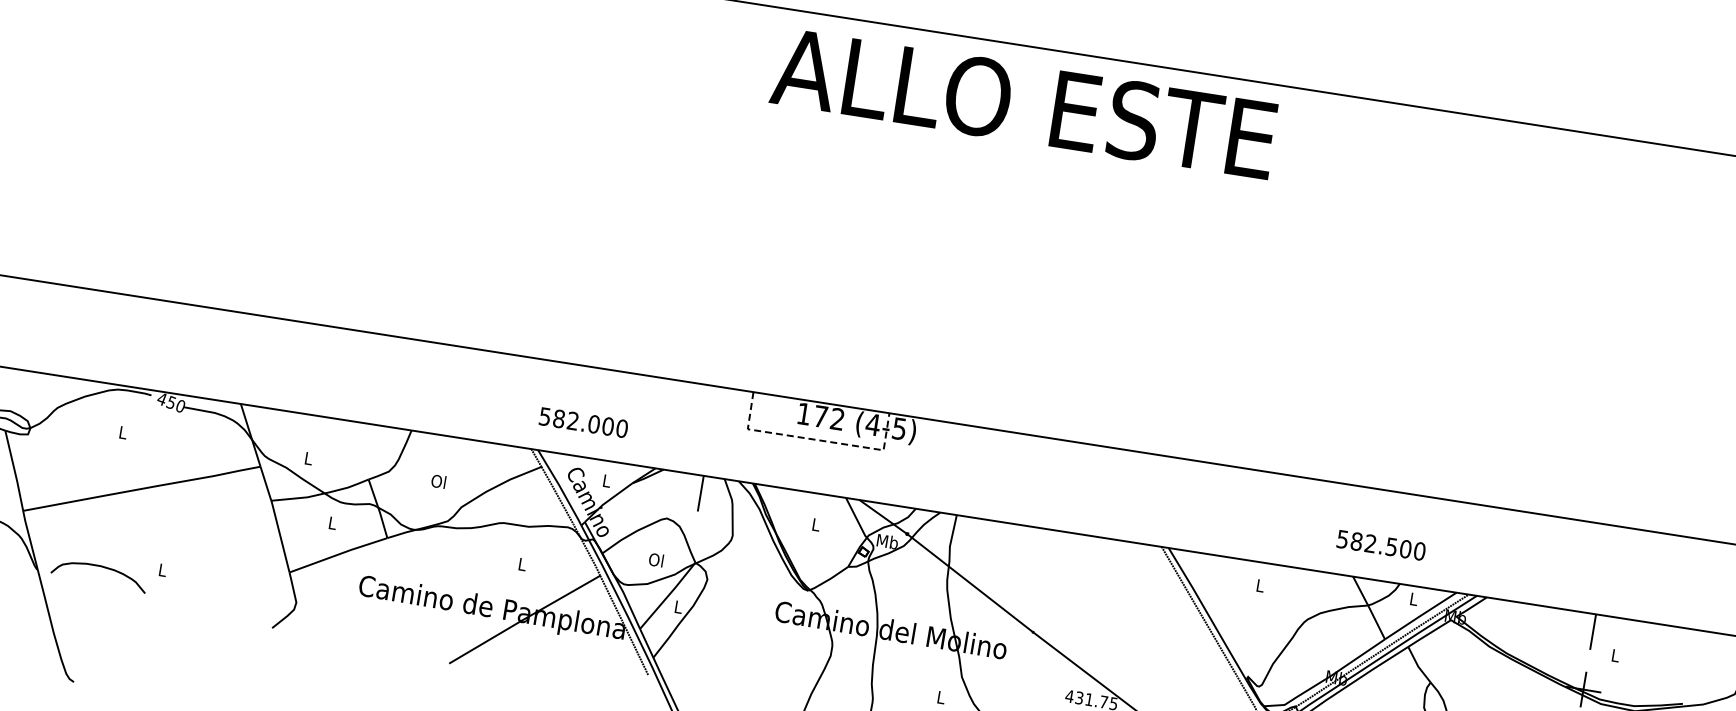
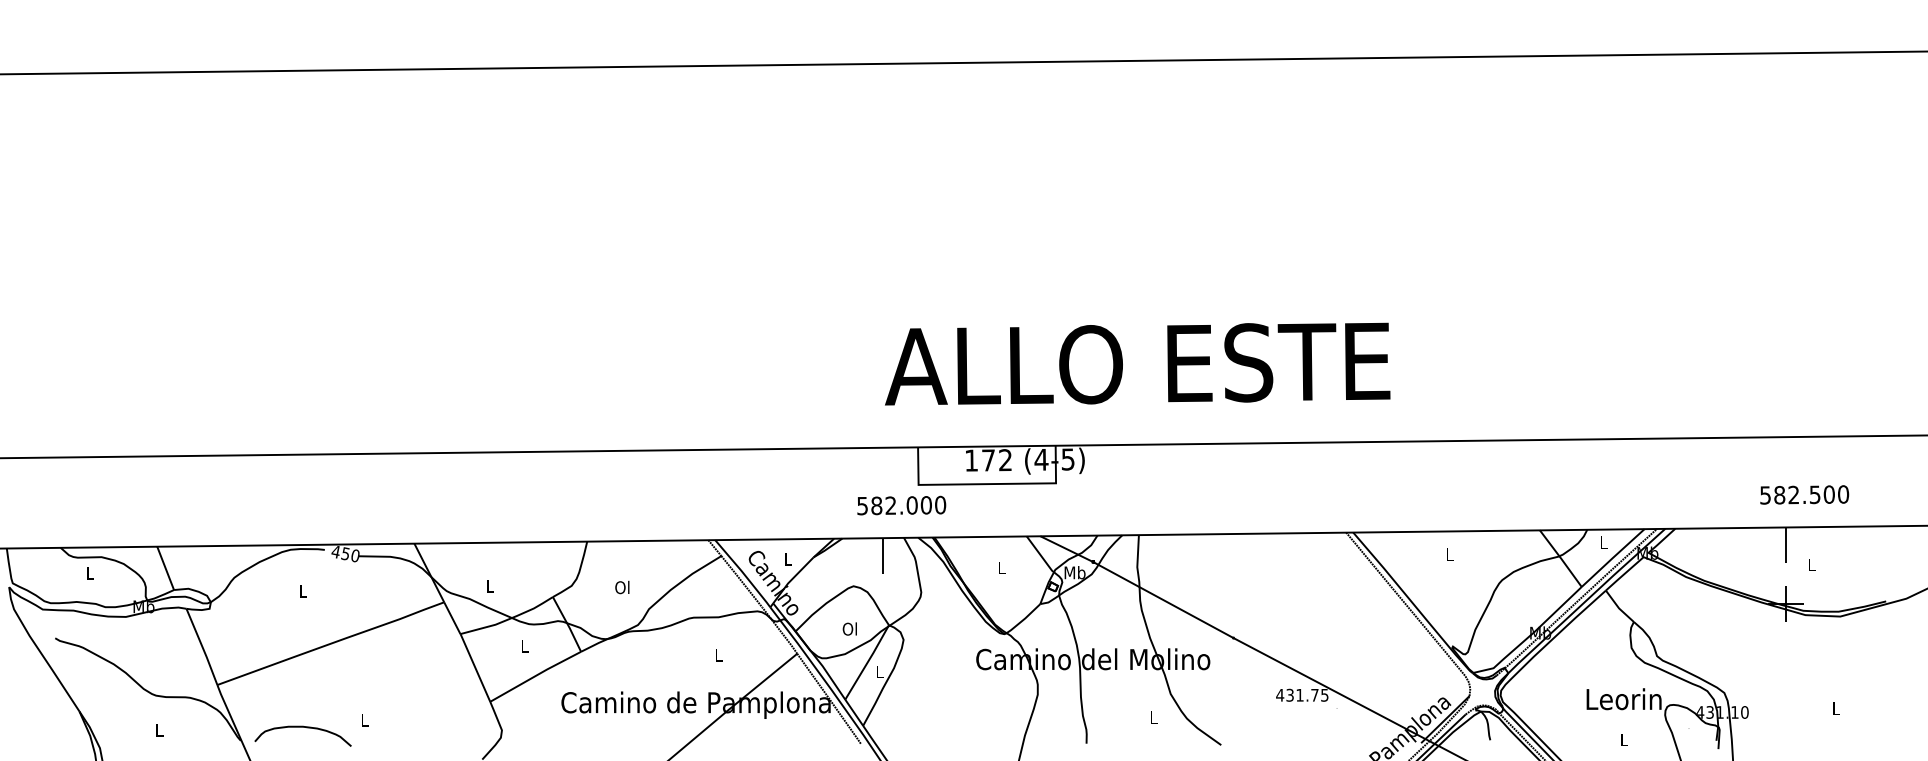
text: (1024, 103) -> (1137, 363), moved
text: (583, 422) -> (901, 505), moved
line: (815, 440) -> (987, 484), dashed -> solid
text: (1381, 544) -> (1804, 494), moved

